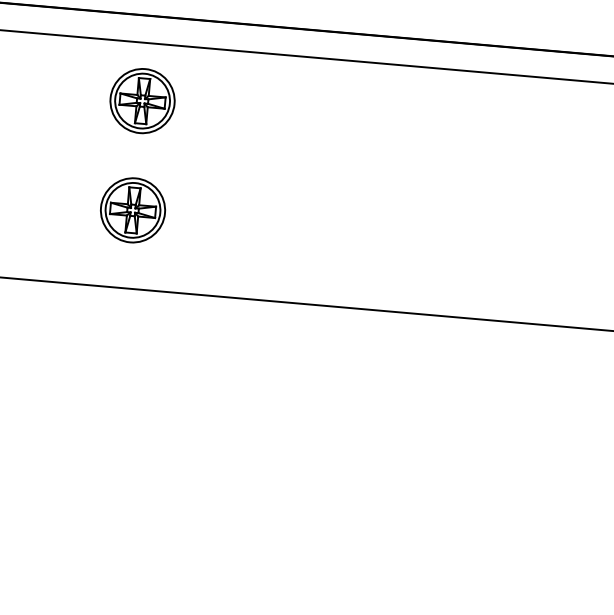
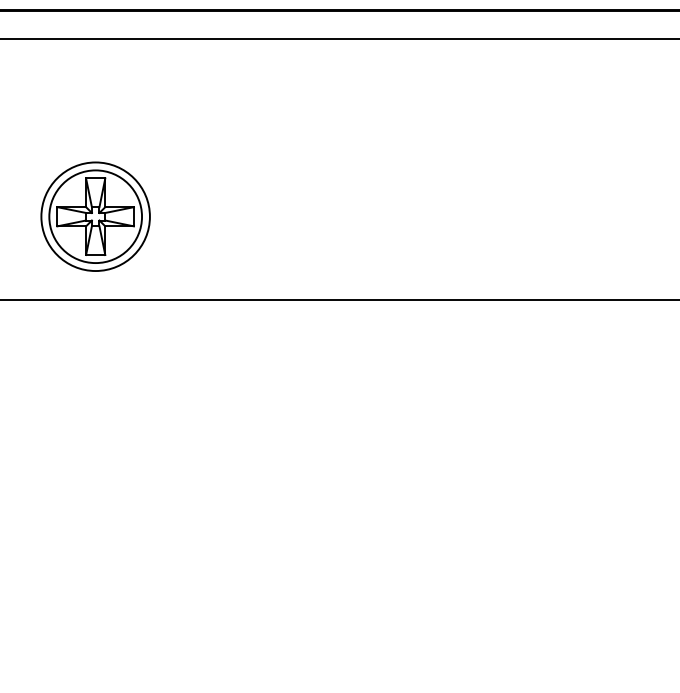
part: (142, 100) -> (95, 100), removed
part: (132, 210) -> (95, 216), size x1.6

